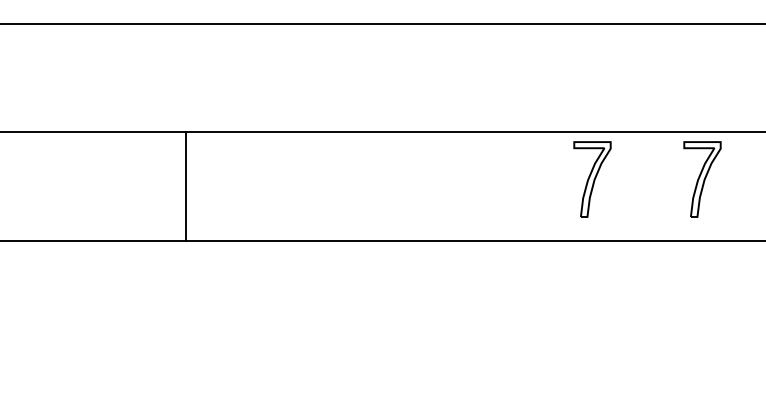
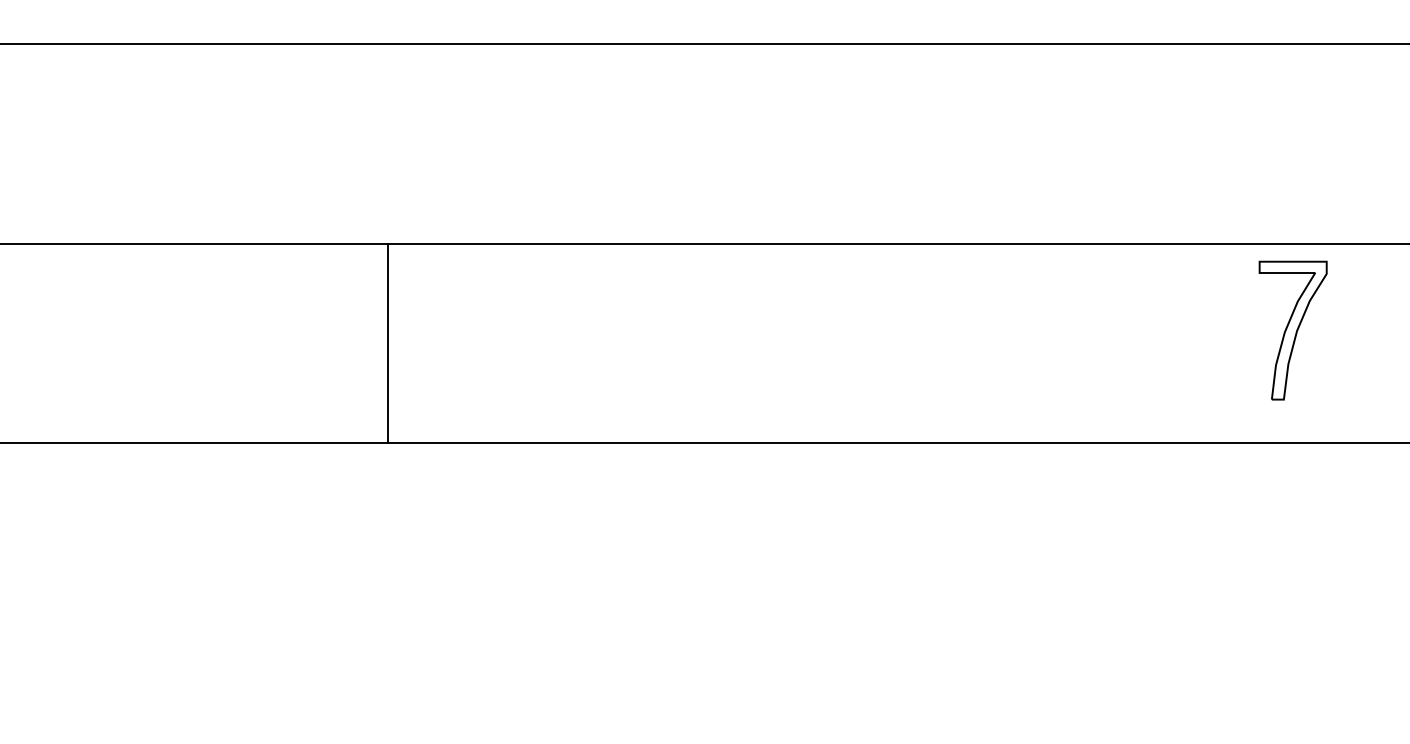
part: (592, 179) -> (1090, 330), removed
line: (185, 186) -> (387, 343), moved

